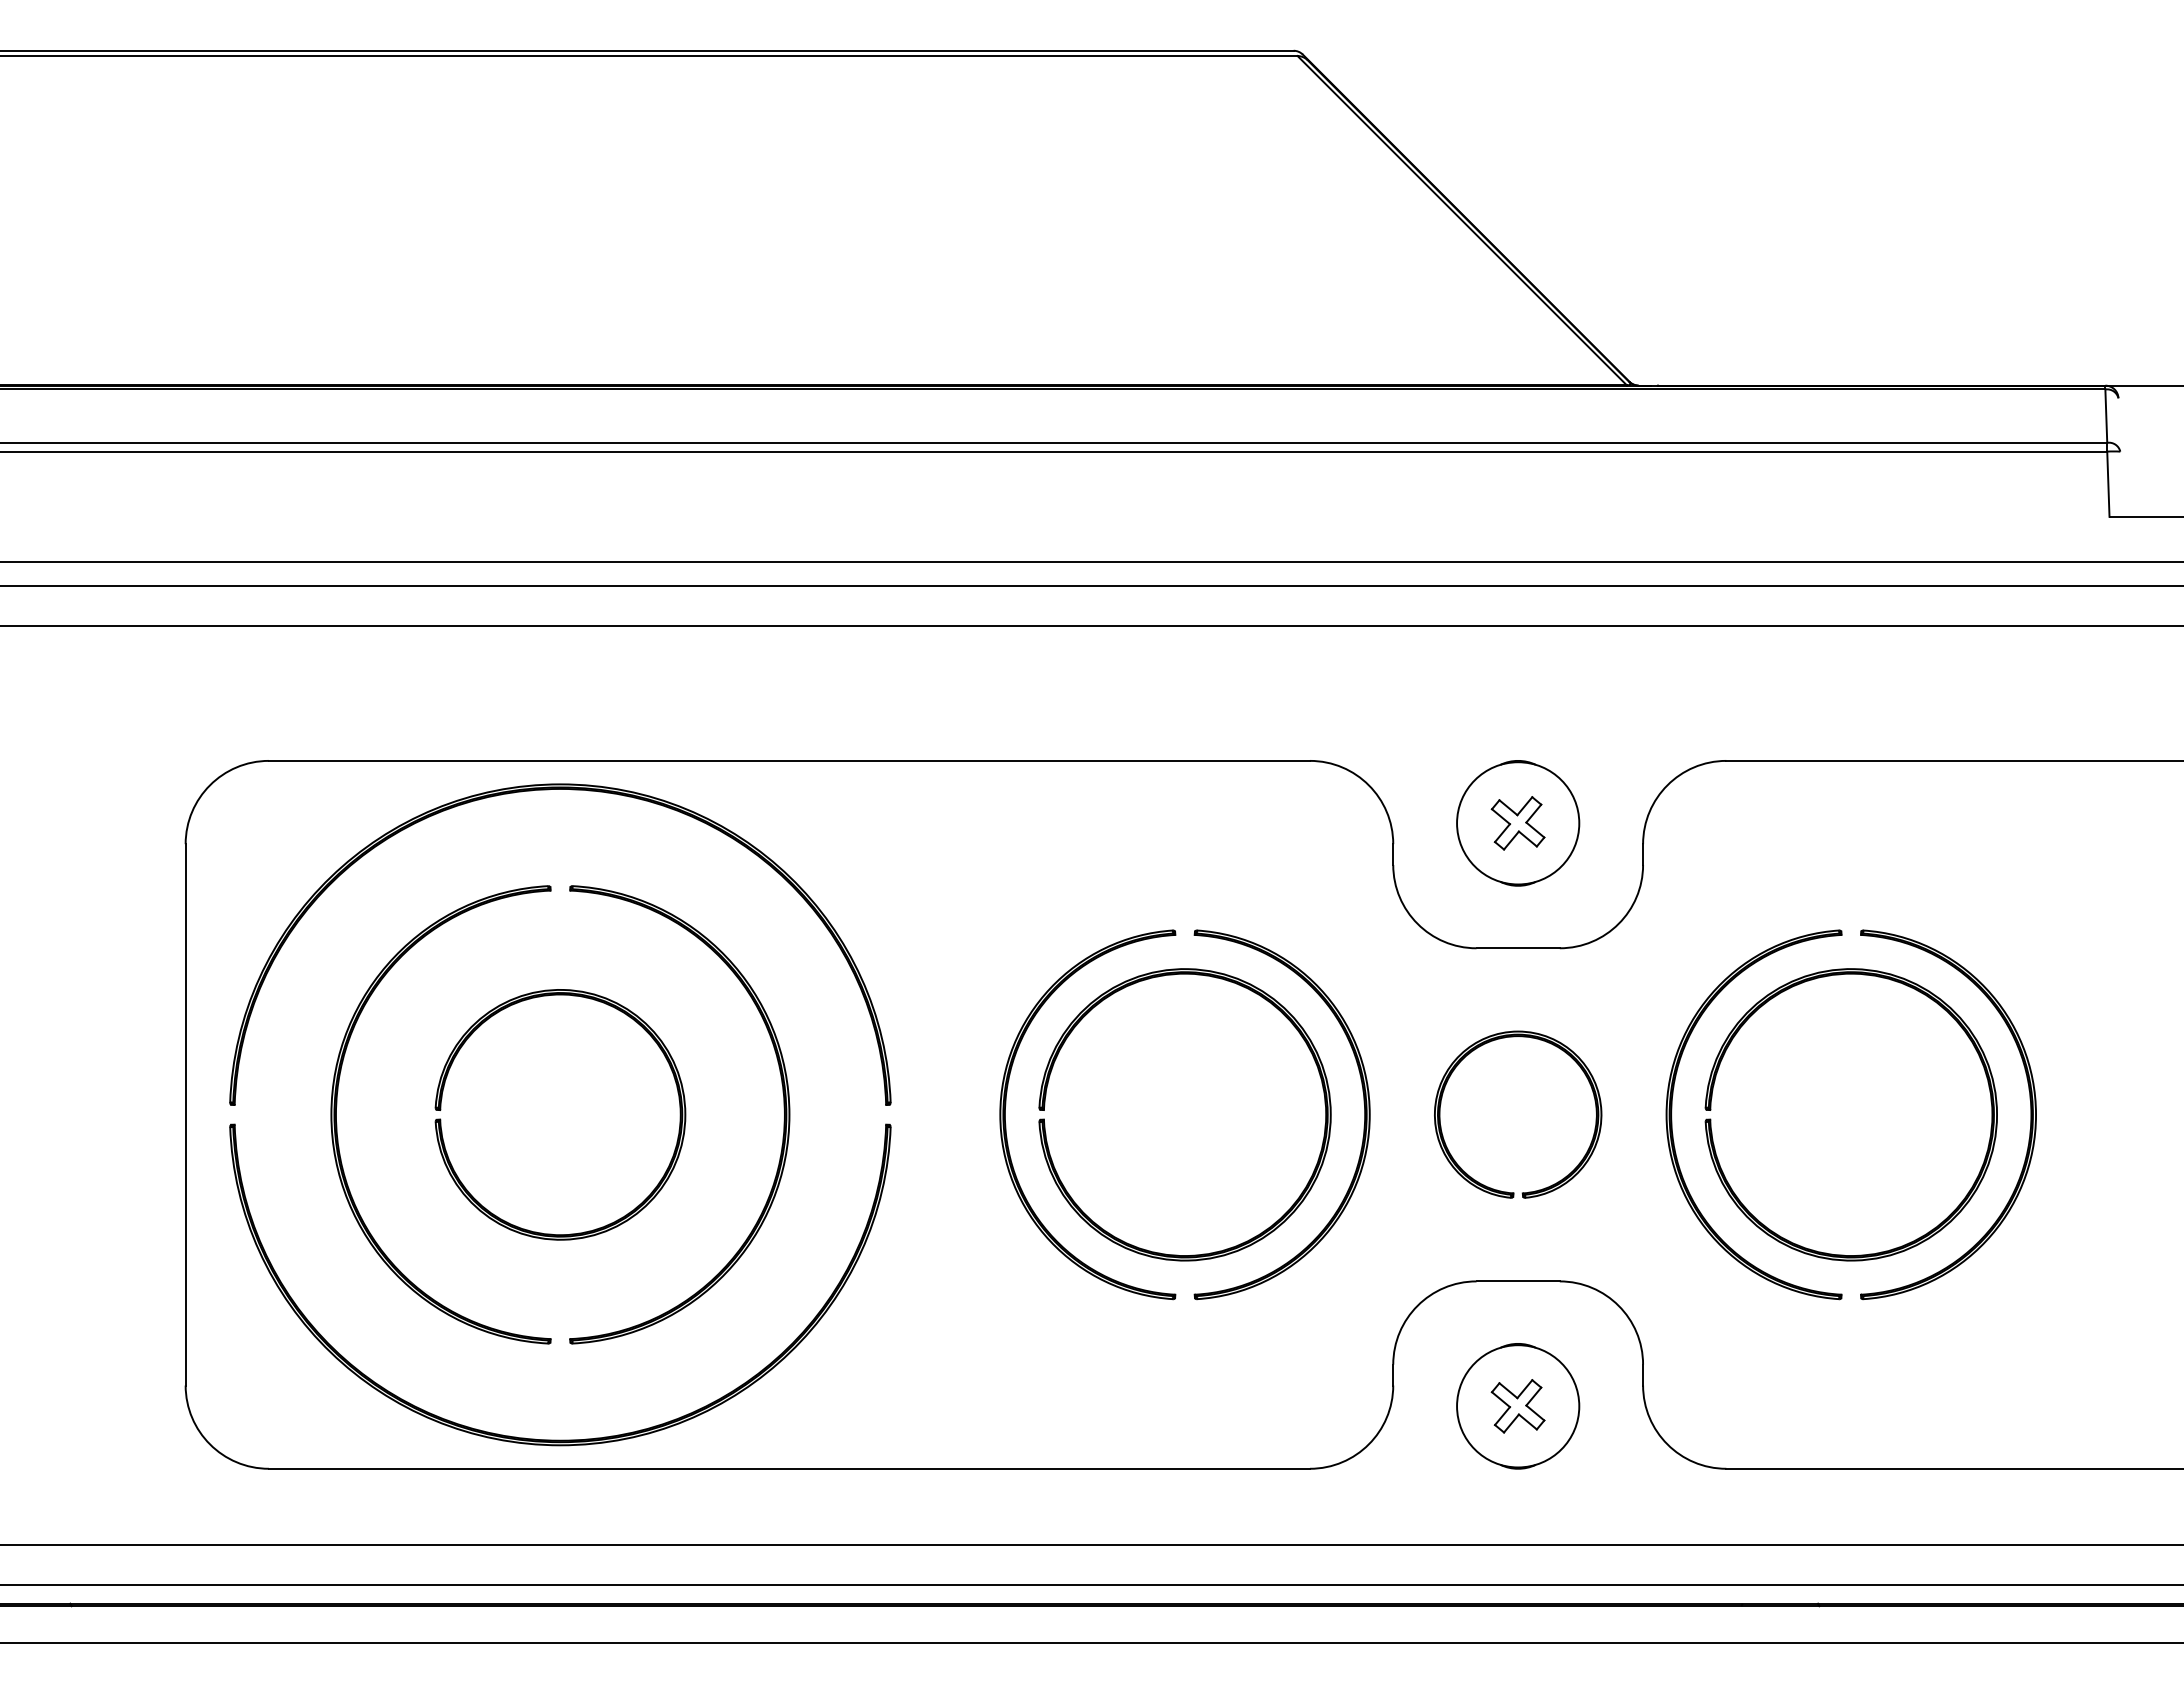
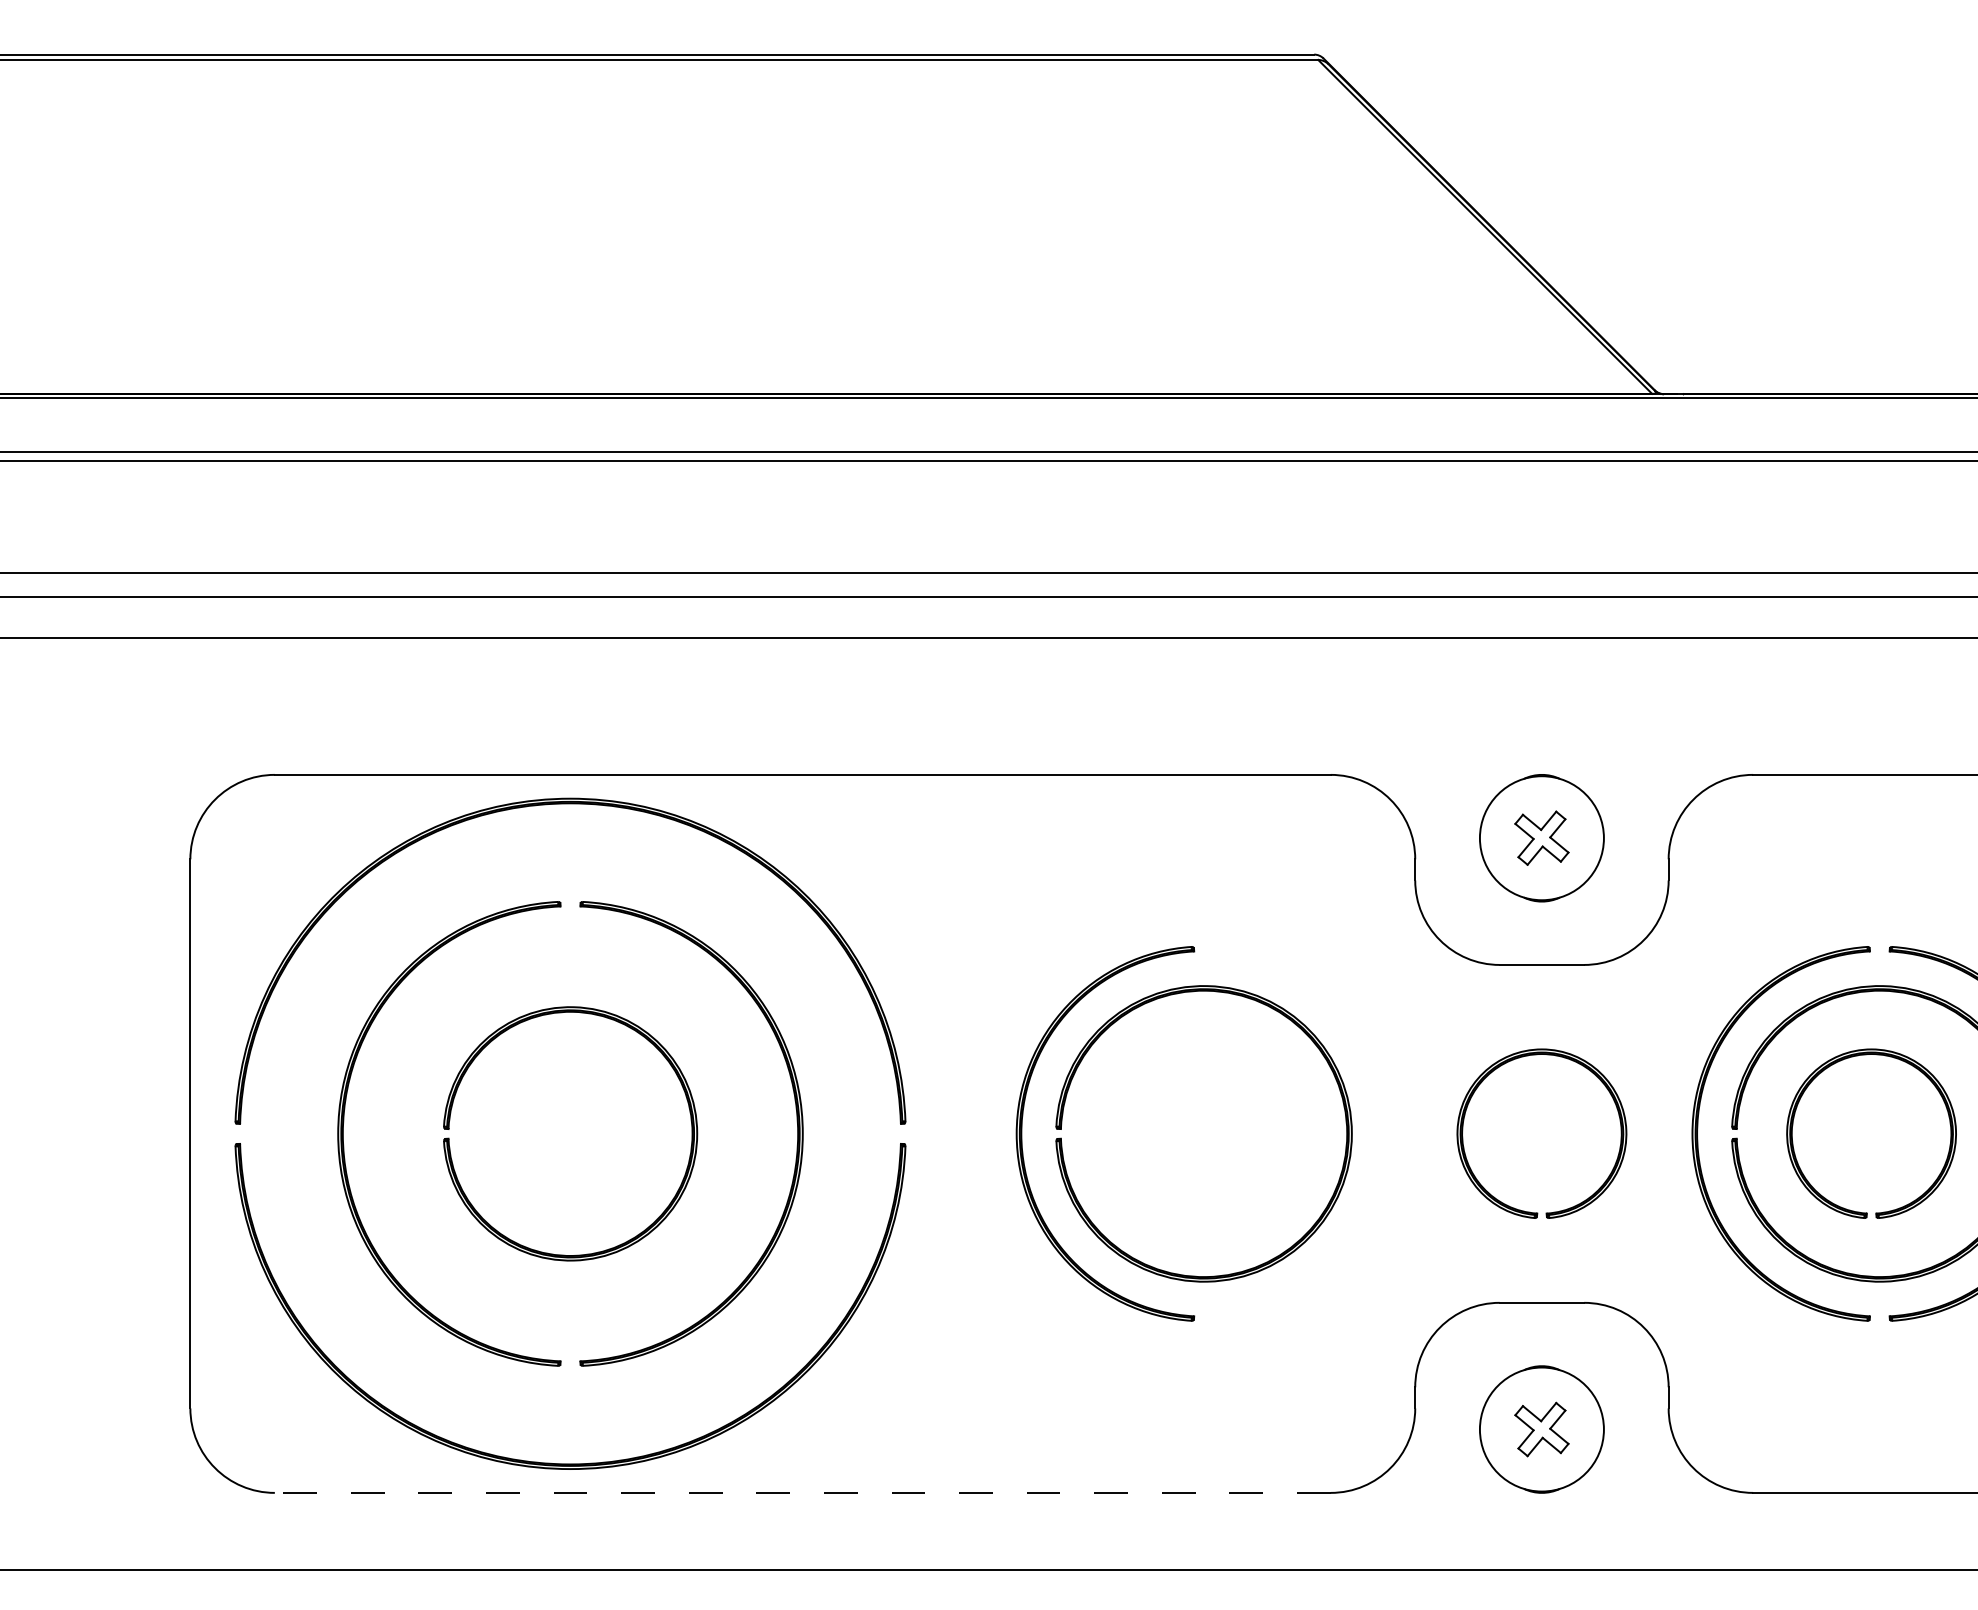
part: (1879, 1046) -> (1908, 1064), added
part: (1363, 1103) -> (1385, 1122), removed
line: (789, 1468) -> (802, 1492), solid -> dashed

